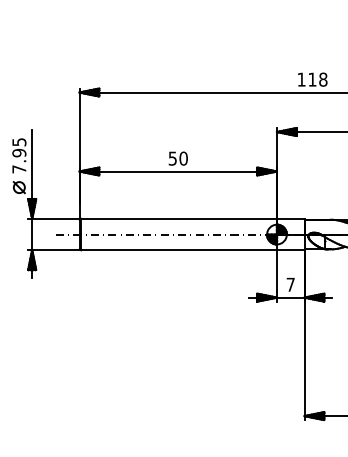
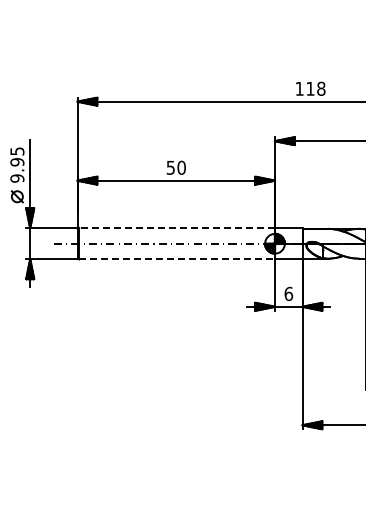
text: (19, 169) -> (17, 178), 7.95 -> 9.95
line: (179, 219) -> (177, 228), solid -> dashed
line: (179, 250) -> (177, 259), solid -> dashed
text: (290, 284) -> (288, 293), 7 -> 6

